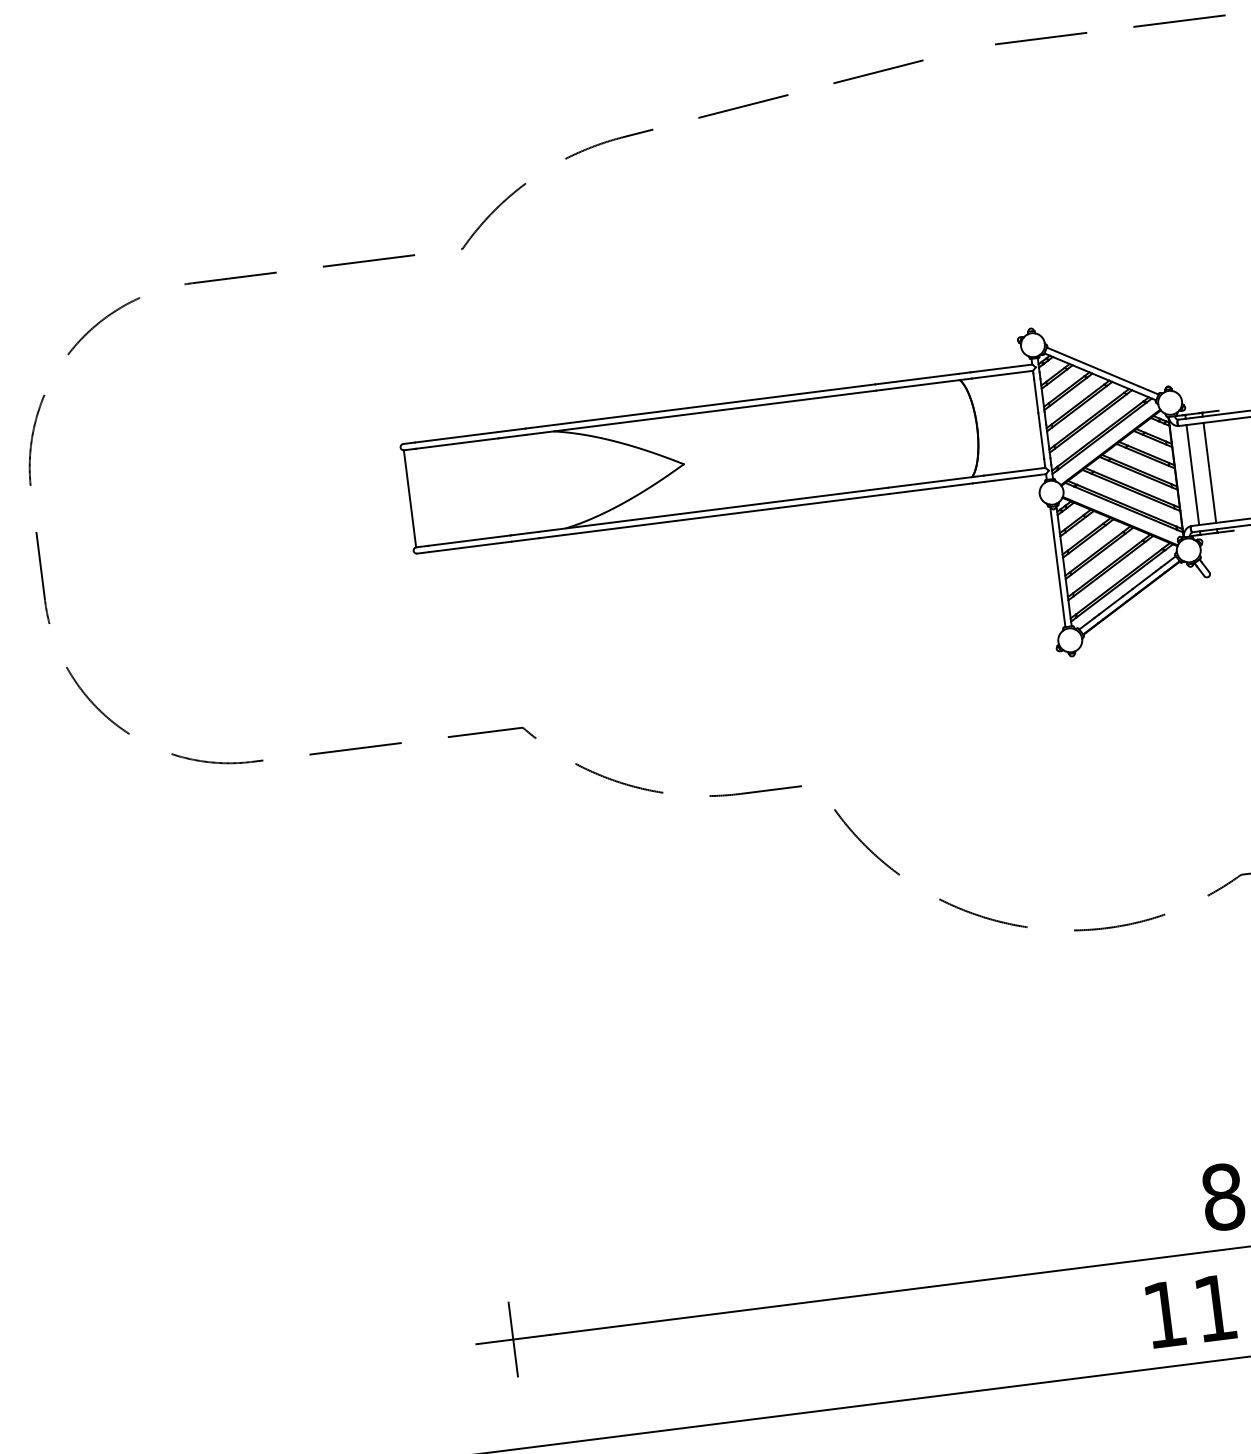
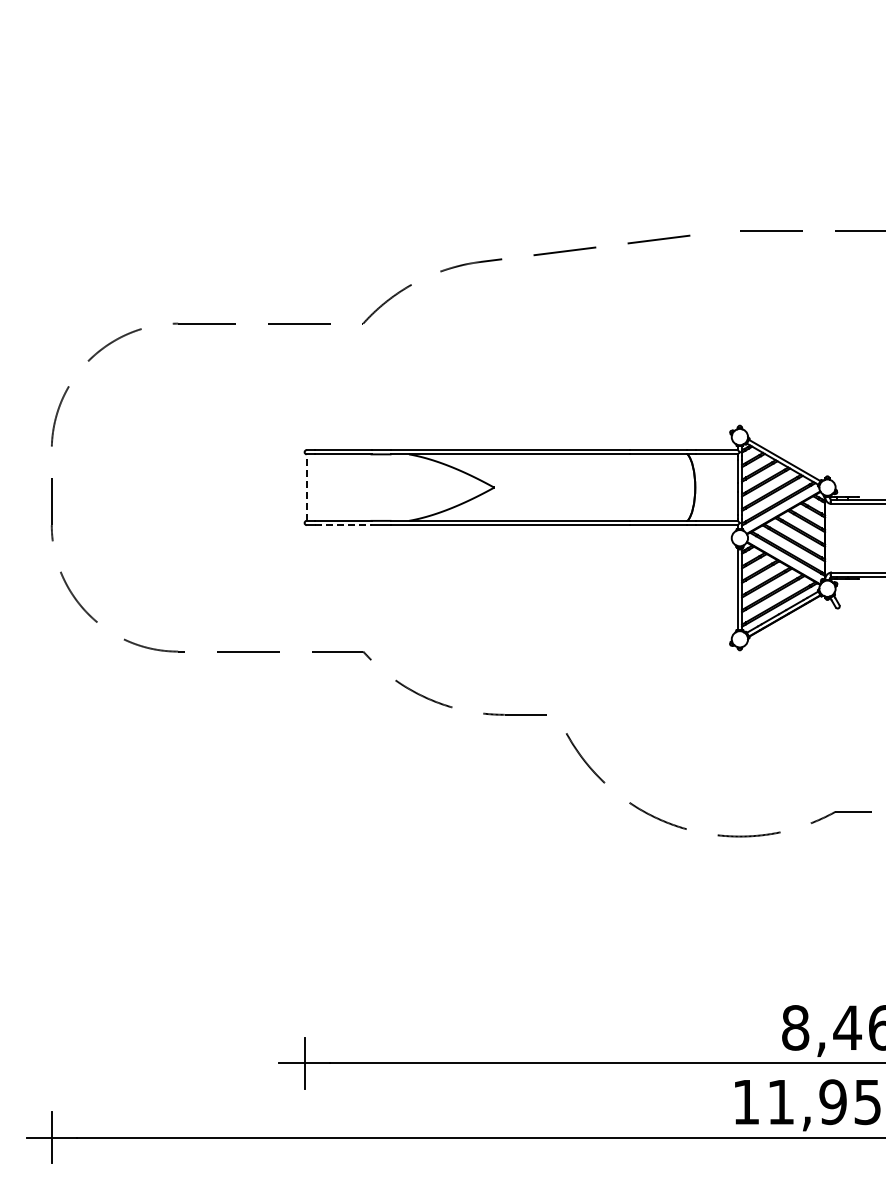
line: (1210, 473) -> (848, 538), removed
line: (1192, 475) -> (836, 538), removed
line: (409, 498) -> (306, 487), solid -> dashed
line: (470, 547) -> (343, 525), solid -> dashed

